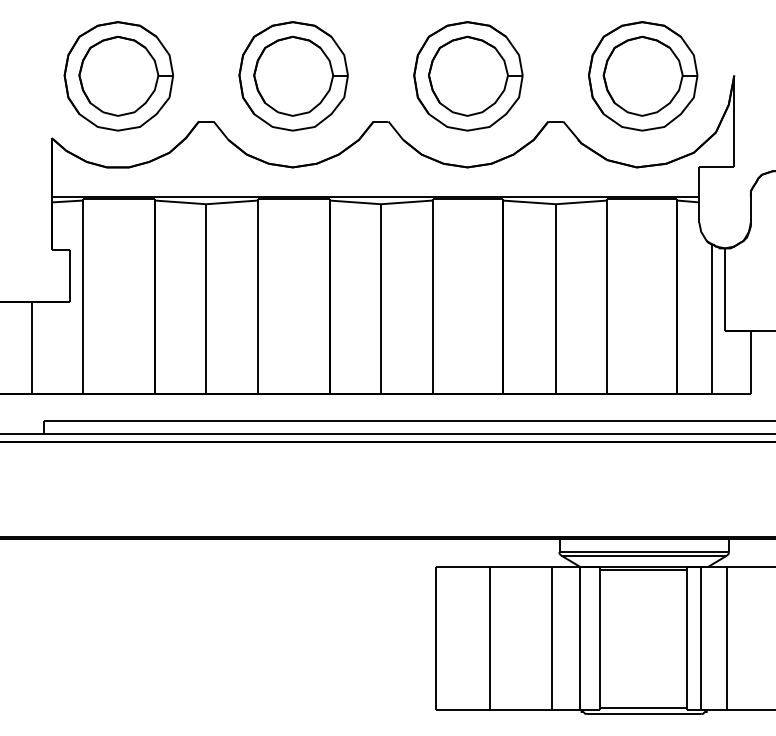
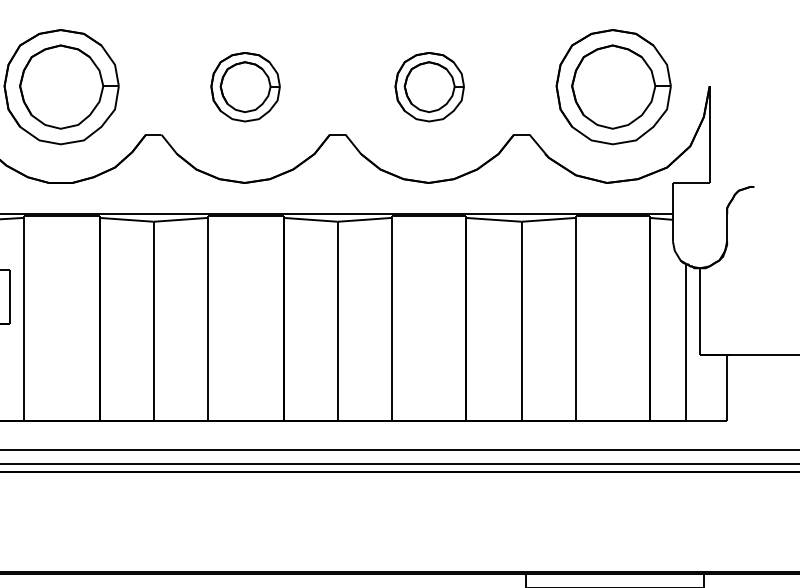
part: (293, 76) -> (245, 87), size x0.6
part: (468, 76) -> (429, 87), size x0.6

